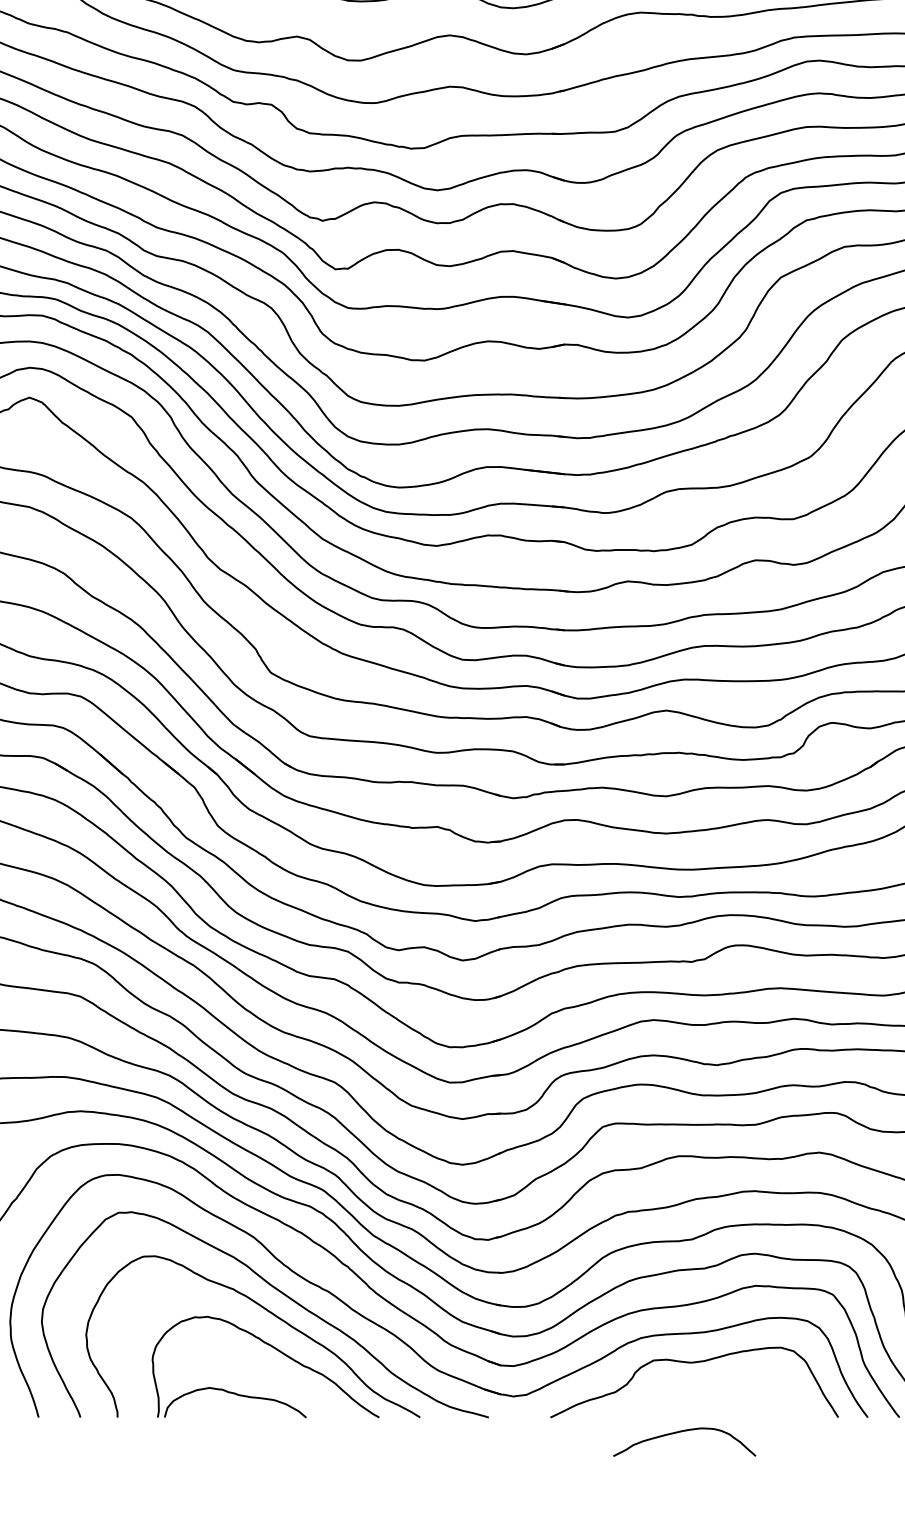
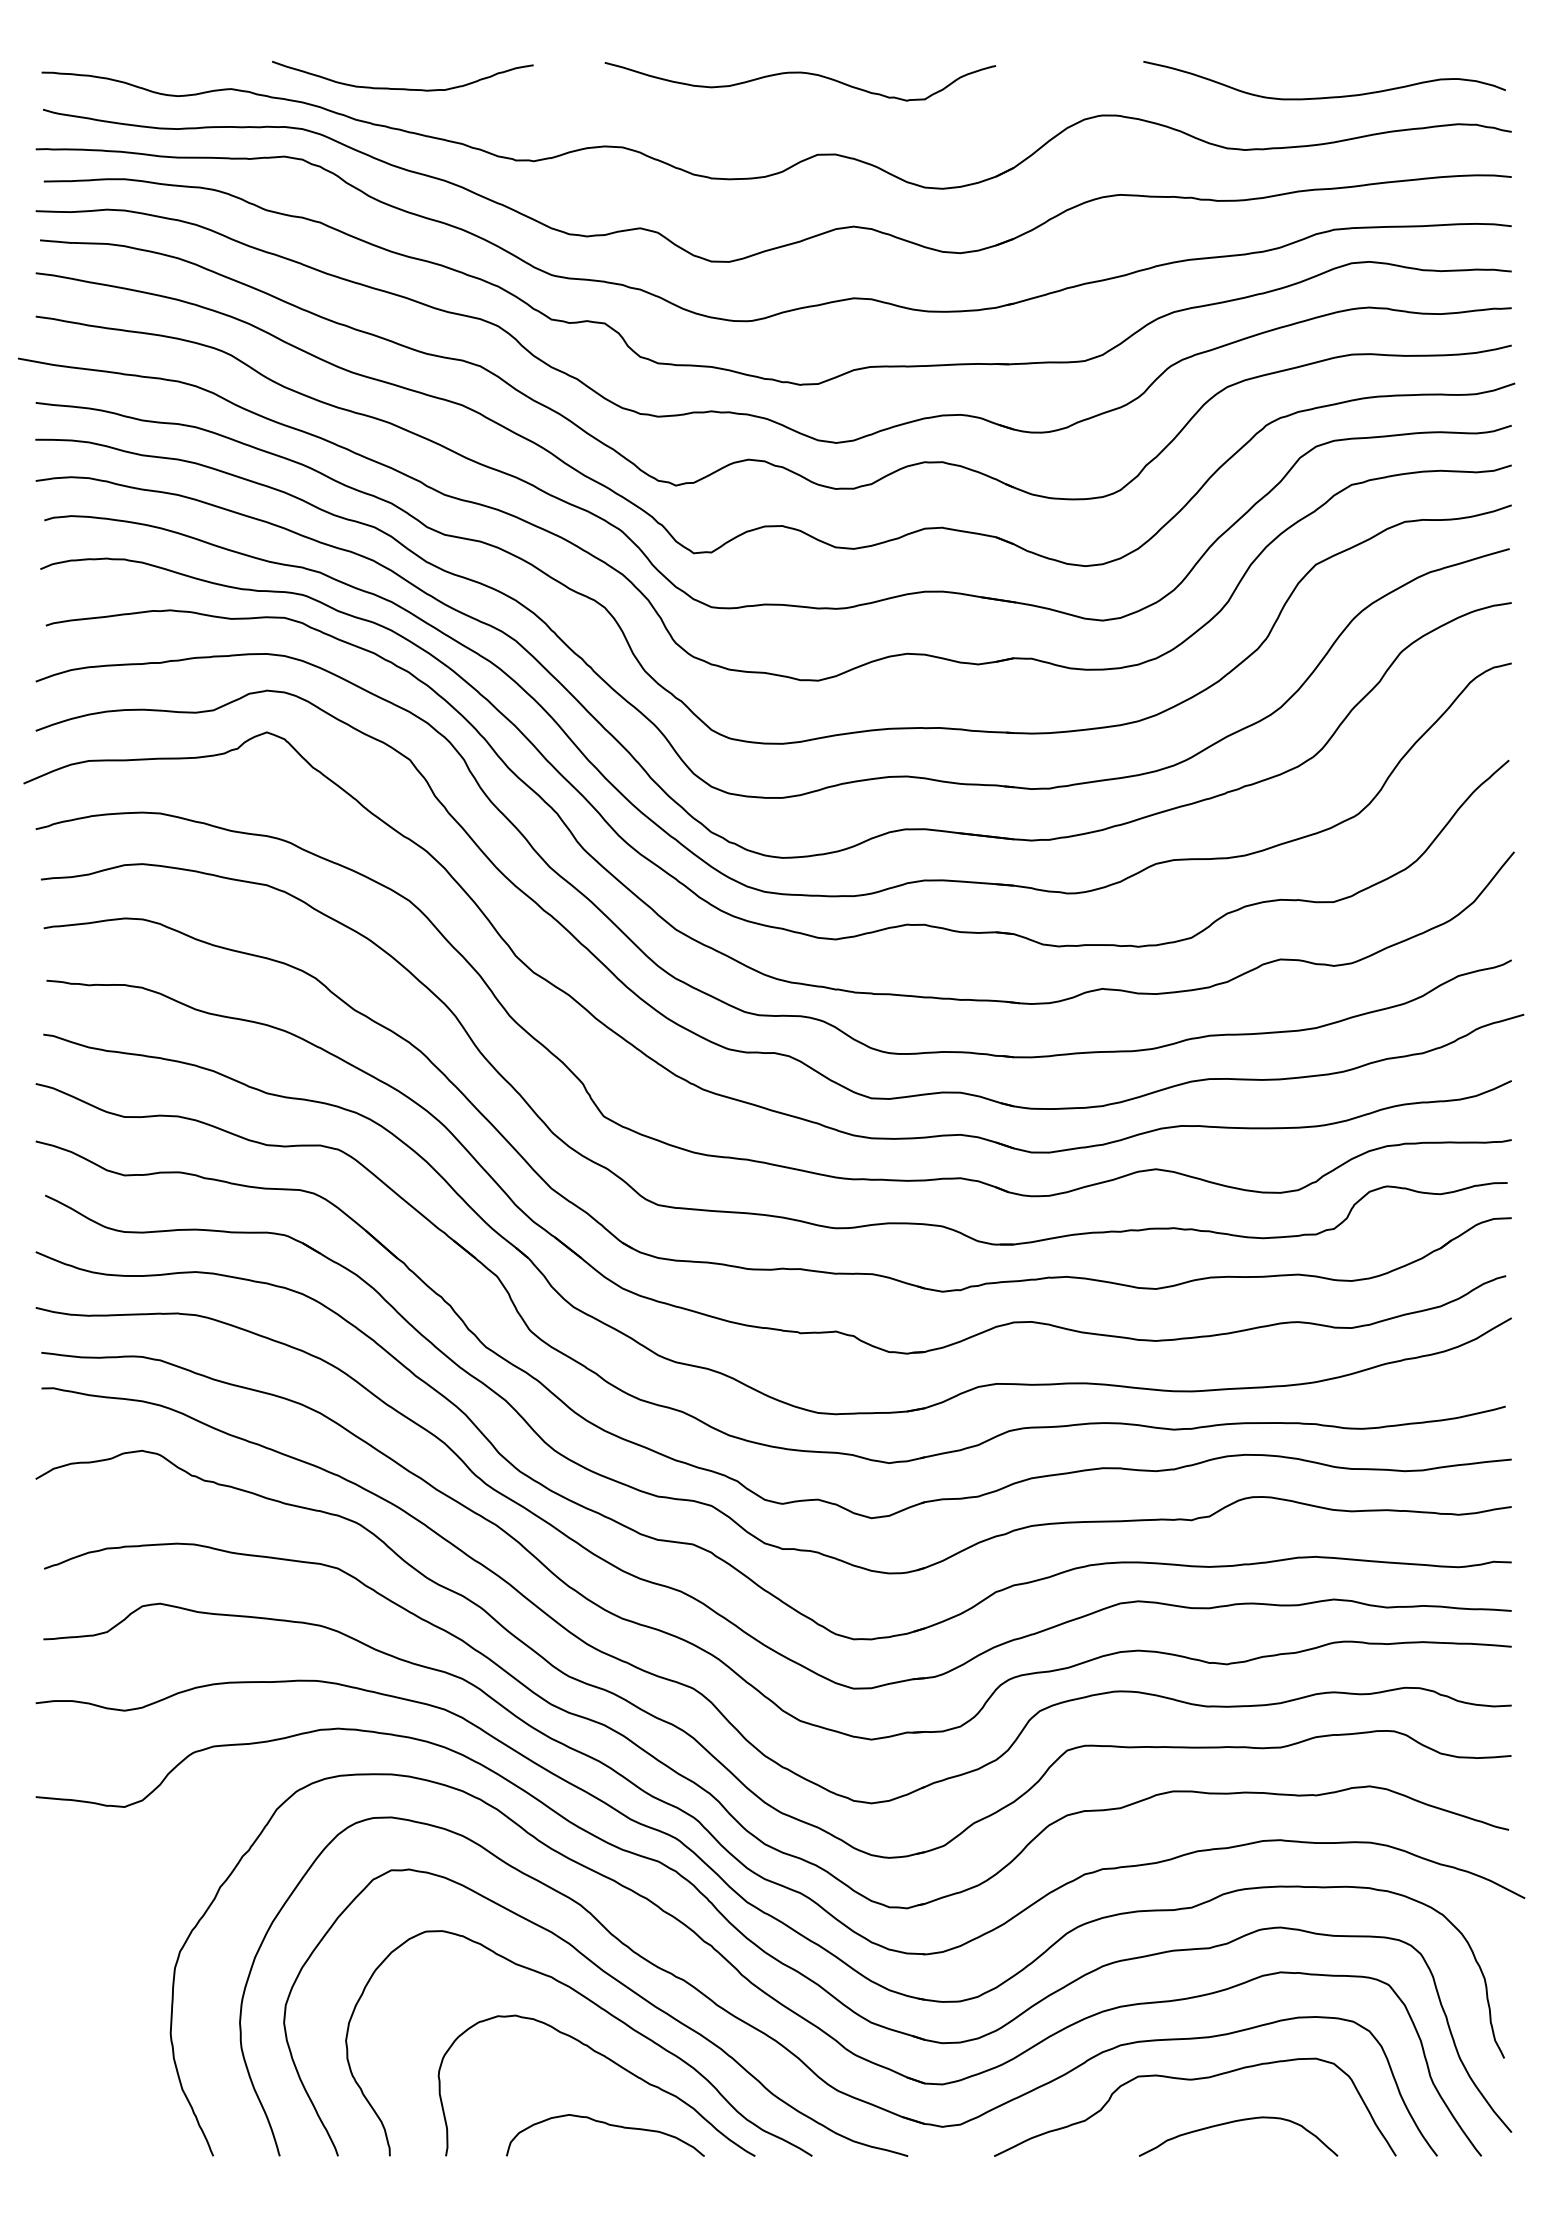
curve: (237, 1395) -> (608, 2125), moved
curve: (682, 1432) -> (1235, 2122), moved

